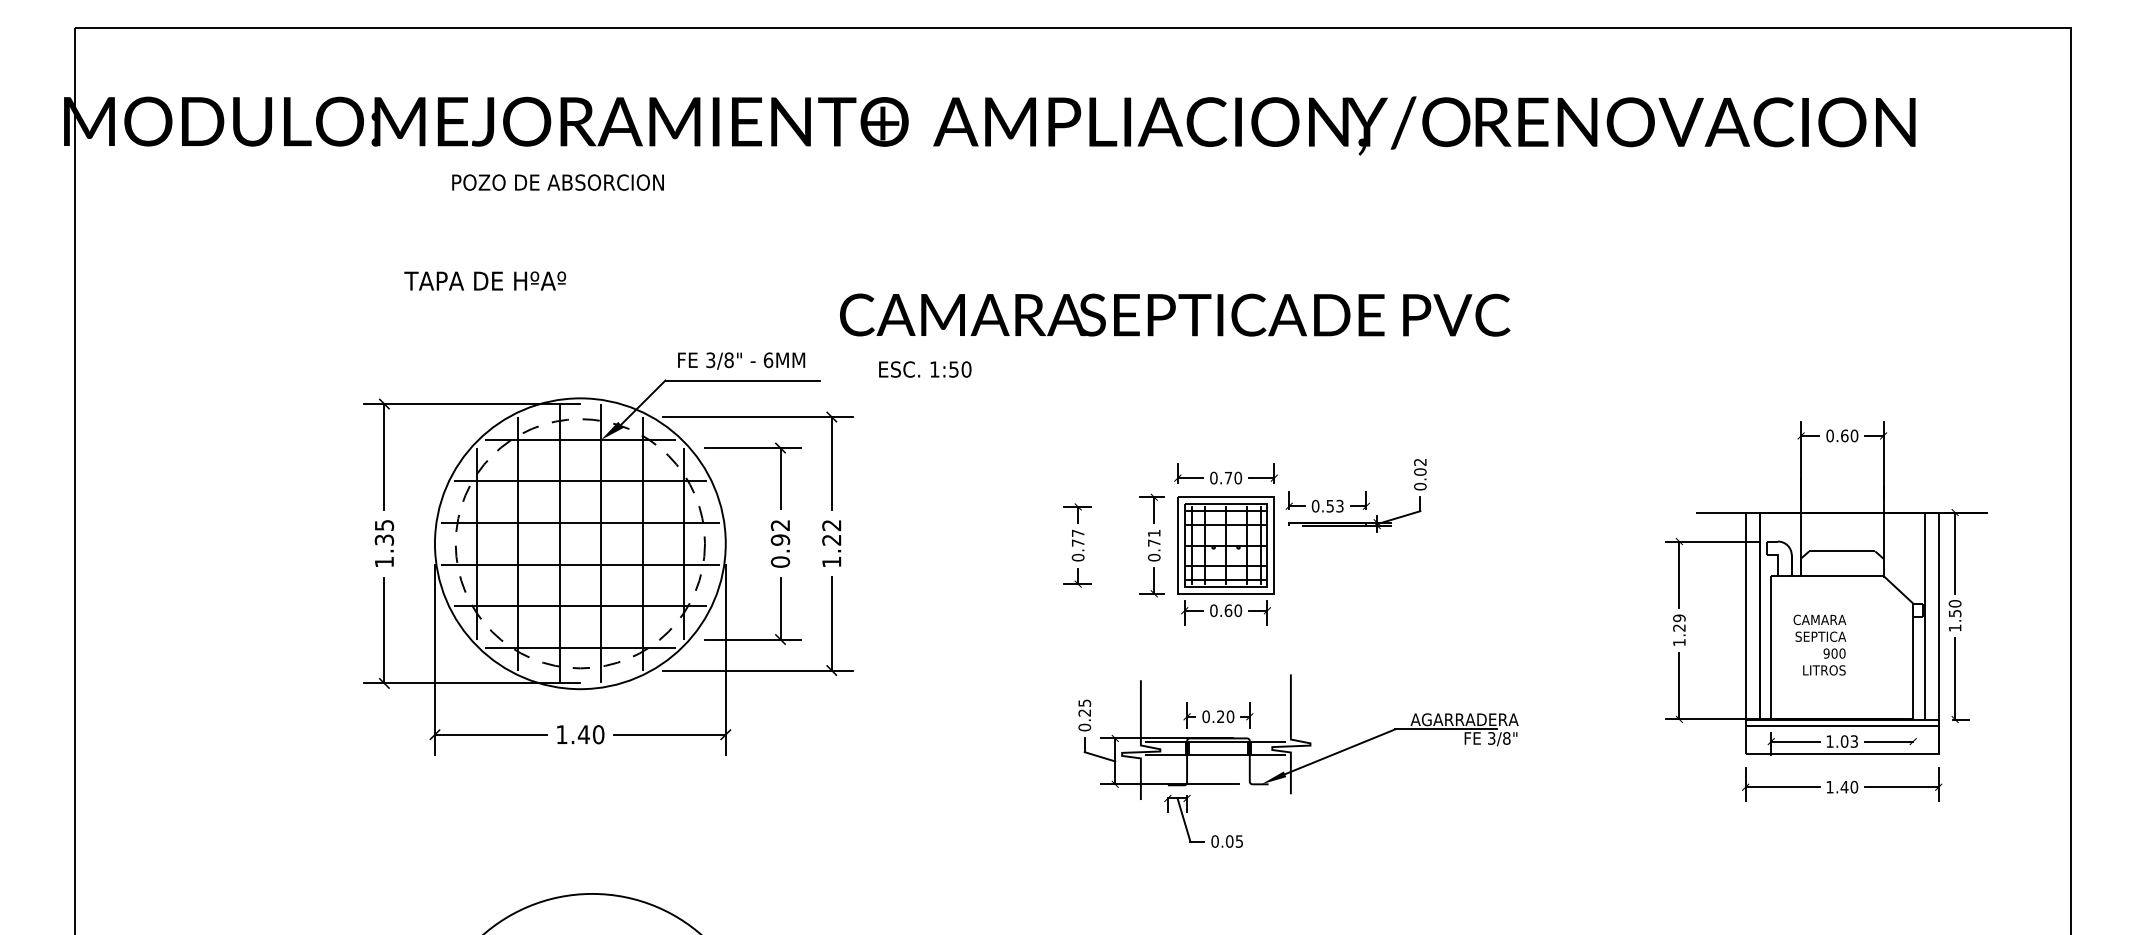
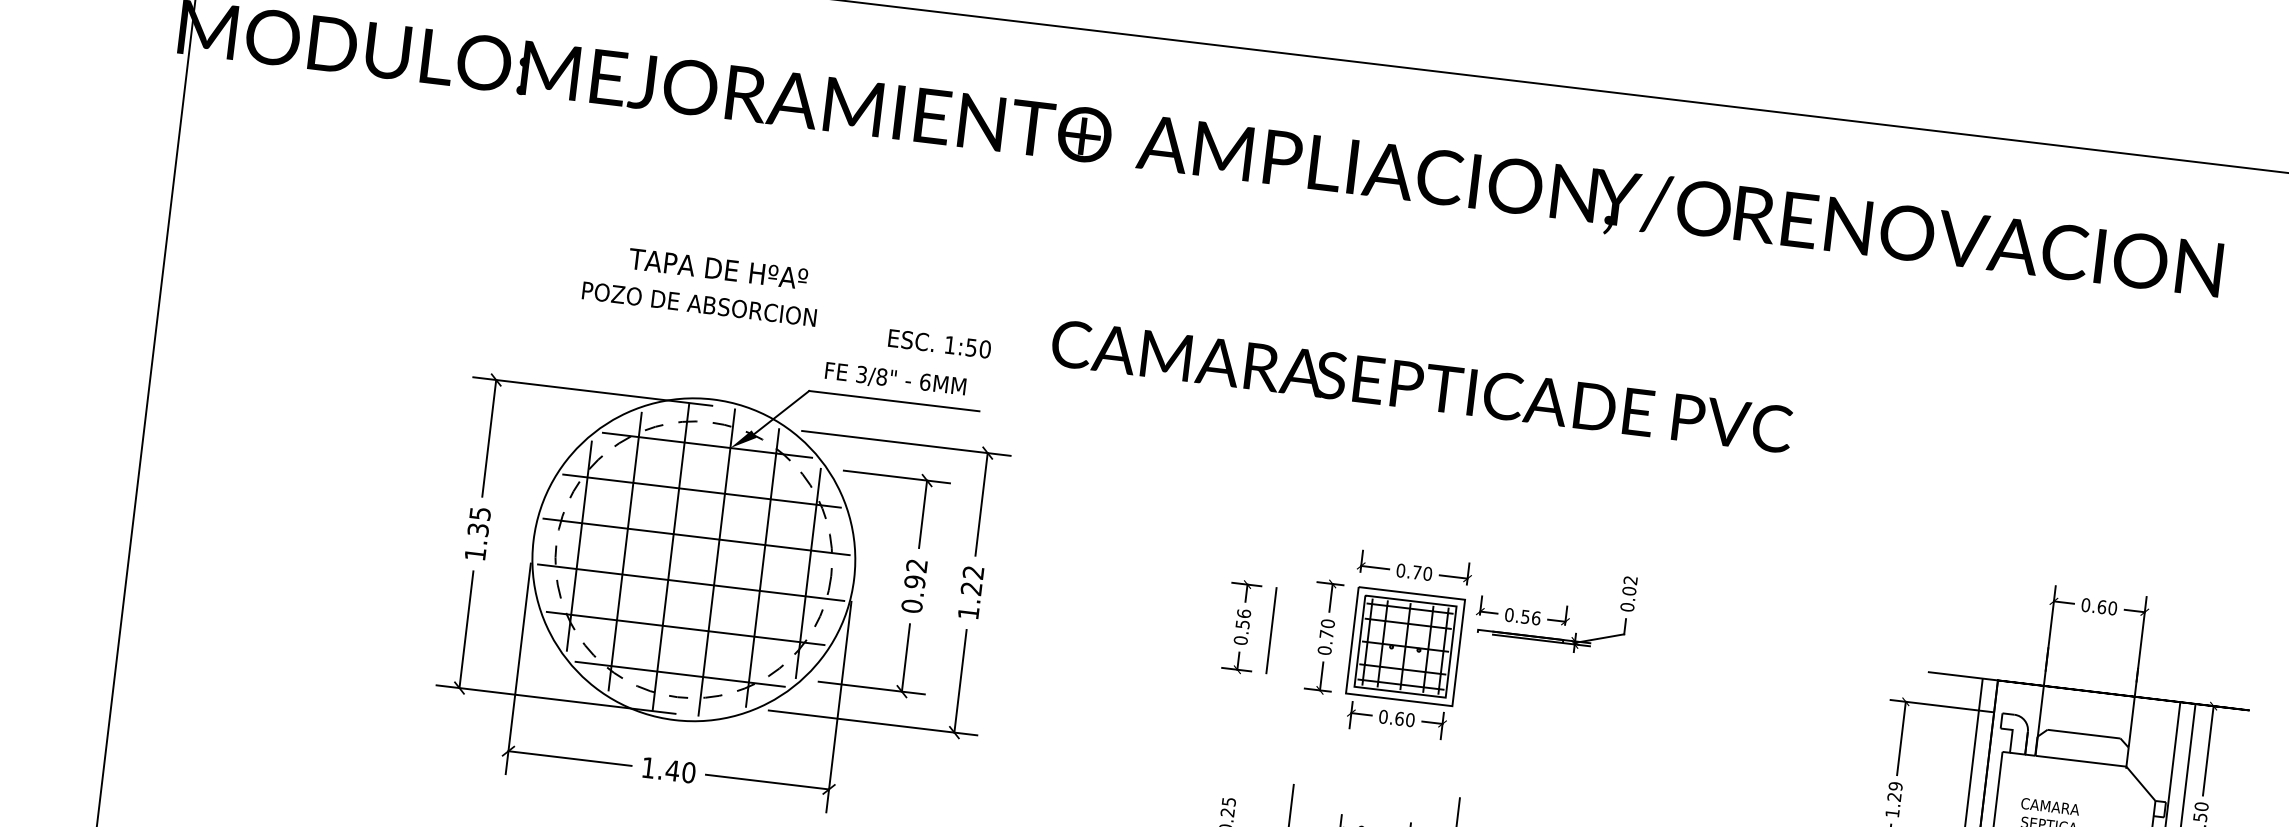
text: (557, 182) -> (698, 304), moved
text: (485, 280) -> (718, 268), moved
text: (1175, 314) -> (1422, 385), moved
text: (925, 369) -> (940, 343), moved
text: (1339, 505) -> (1535, 617), 0.53 -> 0.56
text: (1153, 533) -> (1327, 623), 0.71 -> 0.70
text: (1077, 537) -> (1242, 618), 0.77 -> 0.56
line: (1104, 545) -> (1271, 630), added

